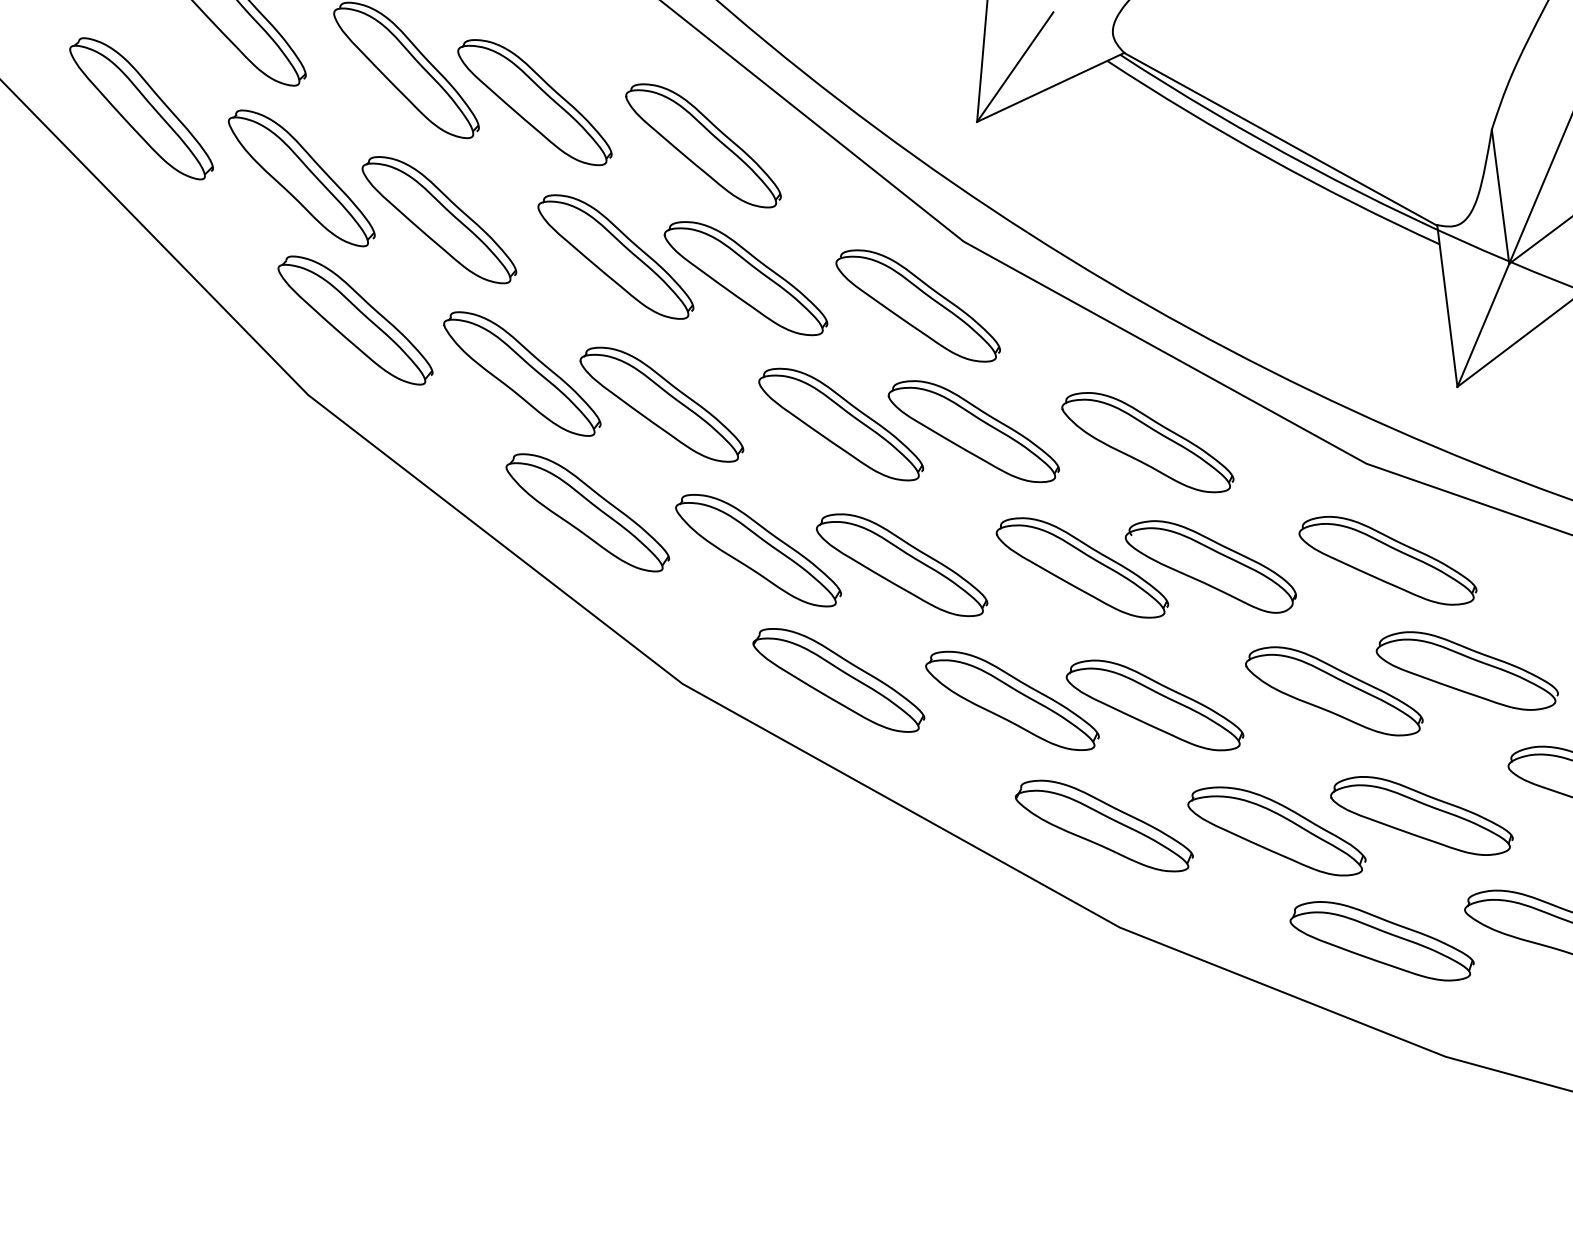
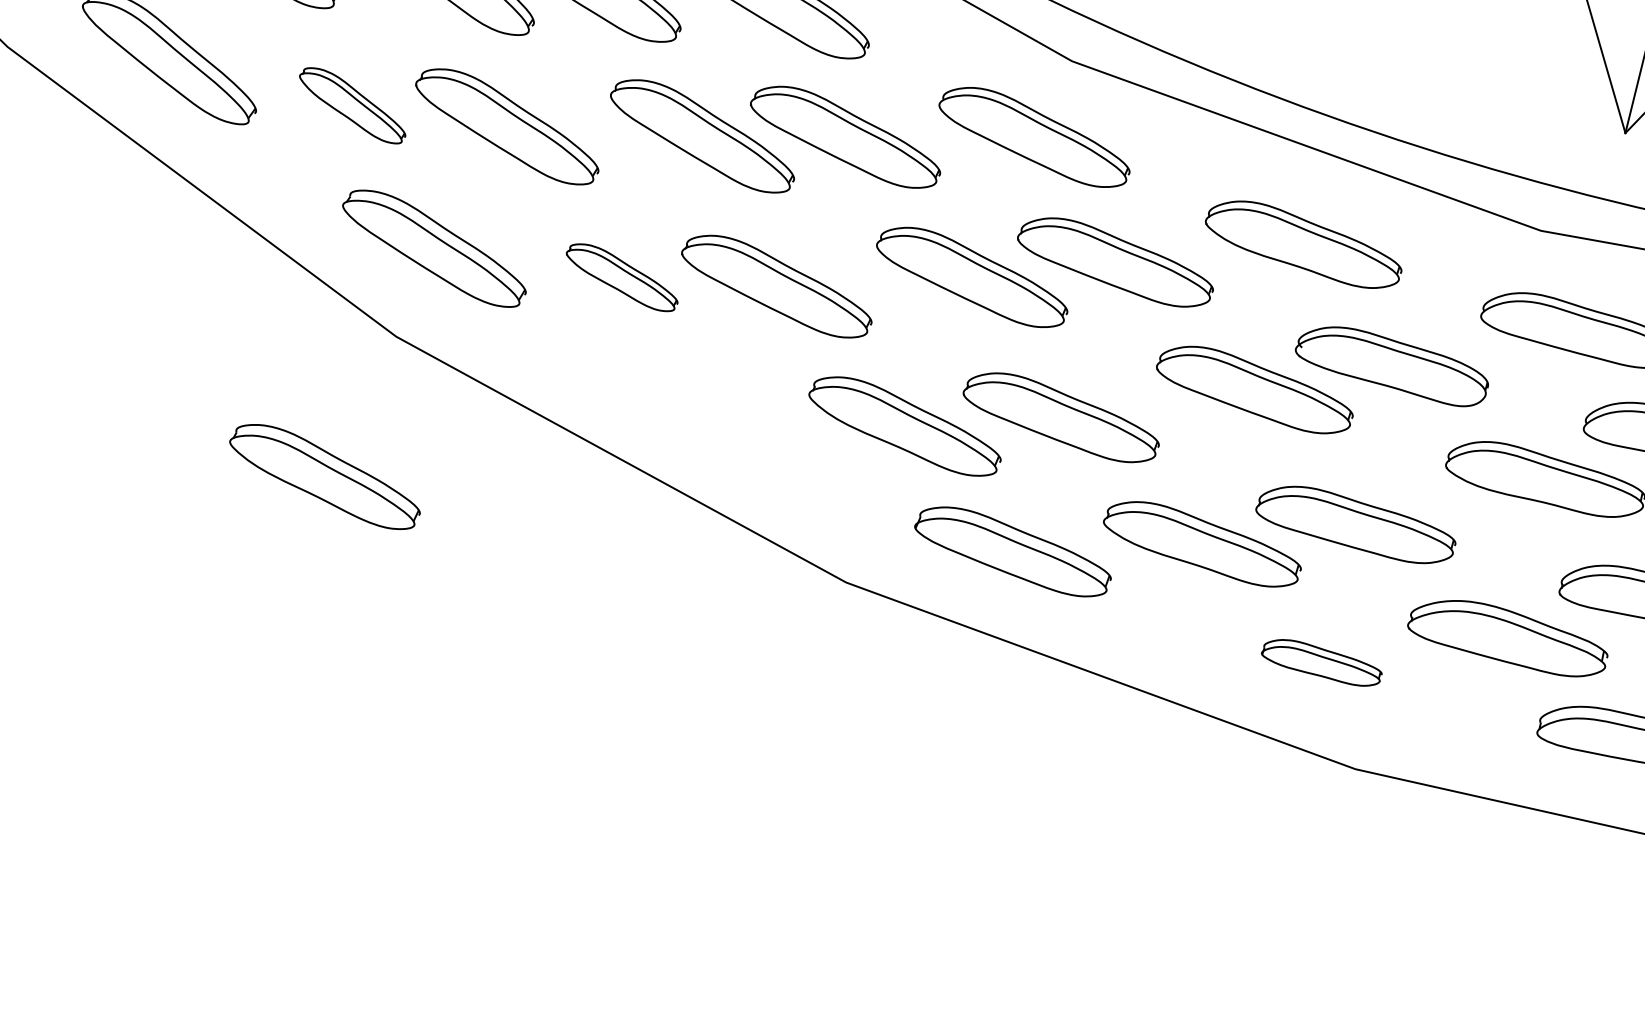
part: (301, 178) -> (352, 106), size x0.6
part: (522, 373) -> (622, 277), size x0.6
part: (587, 512) -> (324, 477), moved
part: (1103, 825) -> (1320, 662), size x0.6

